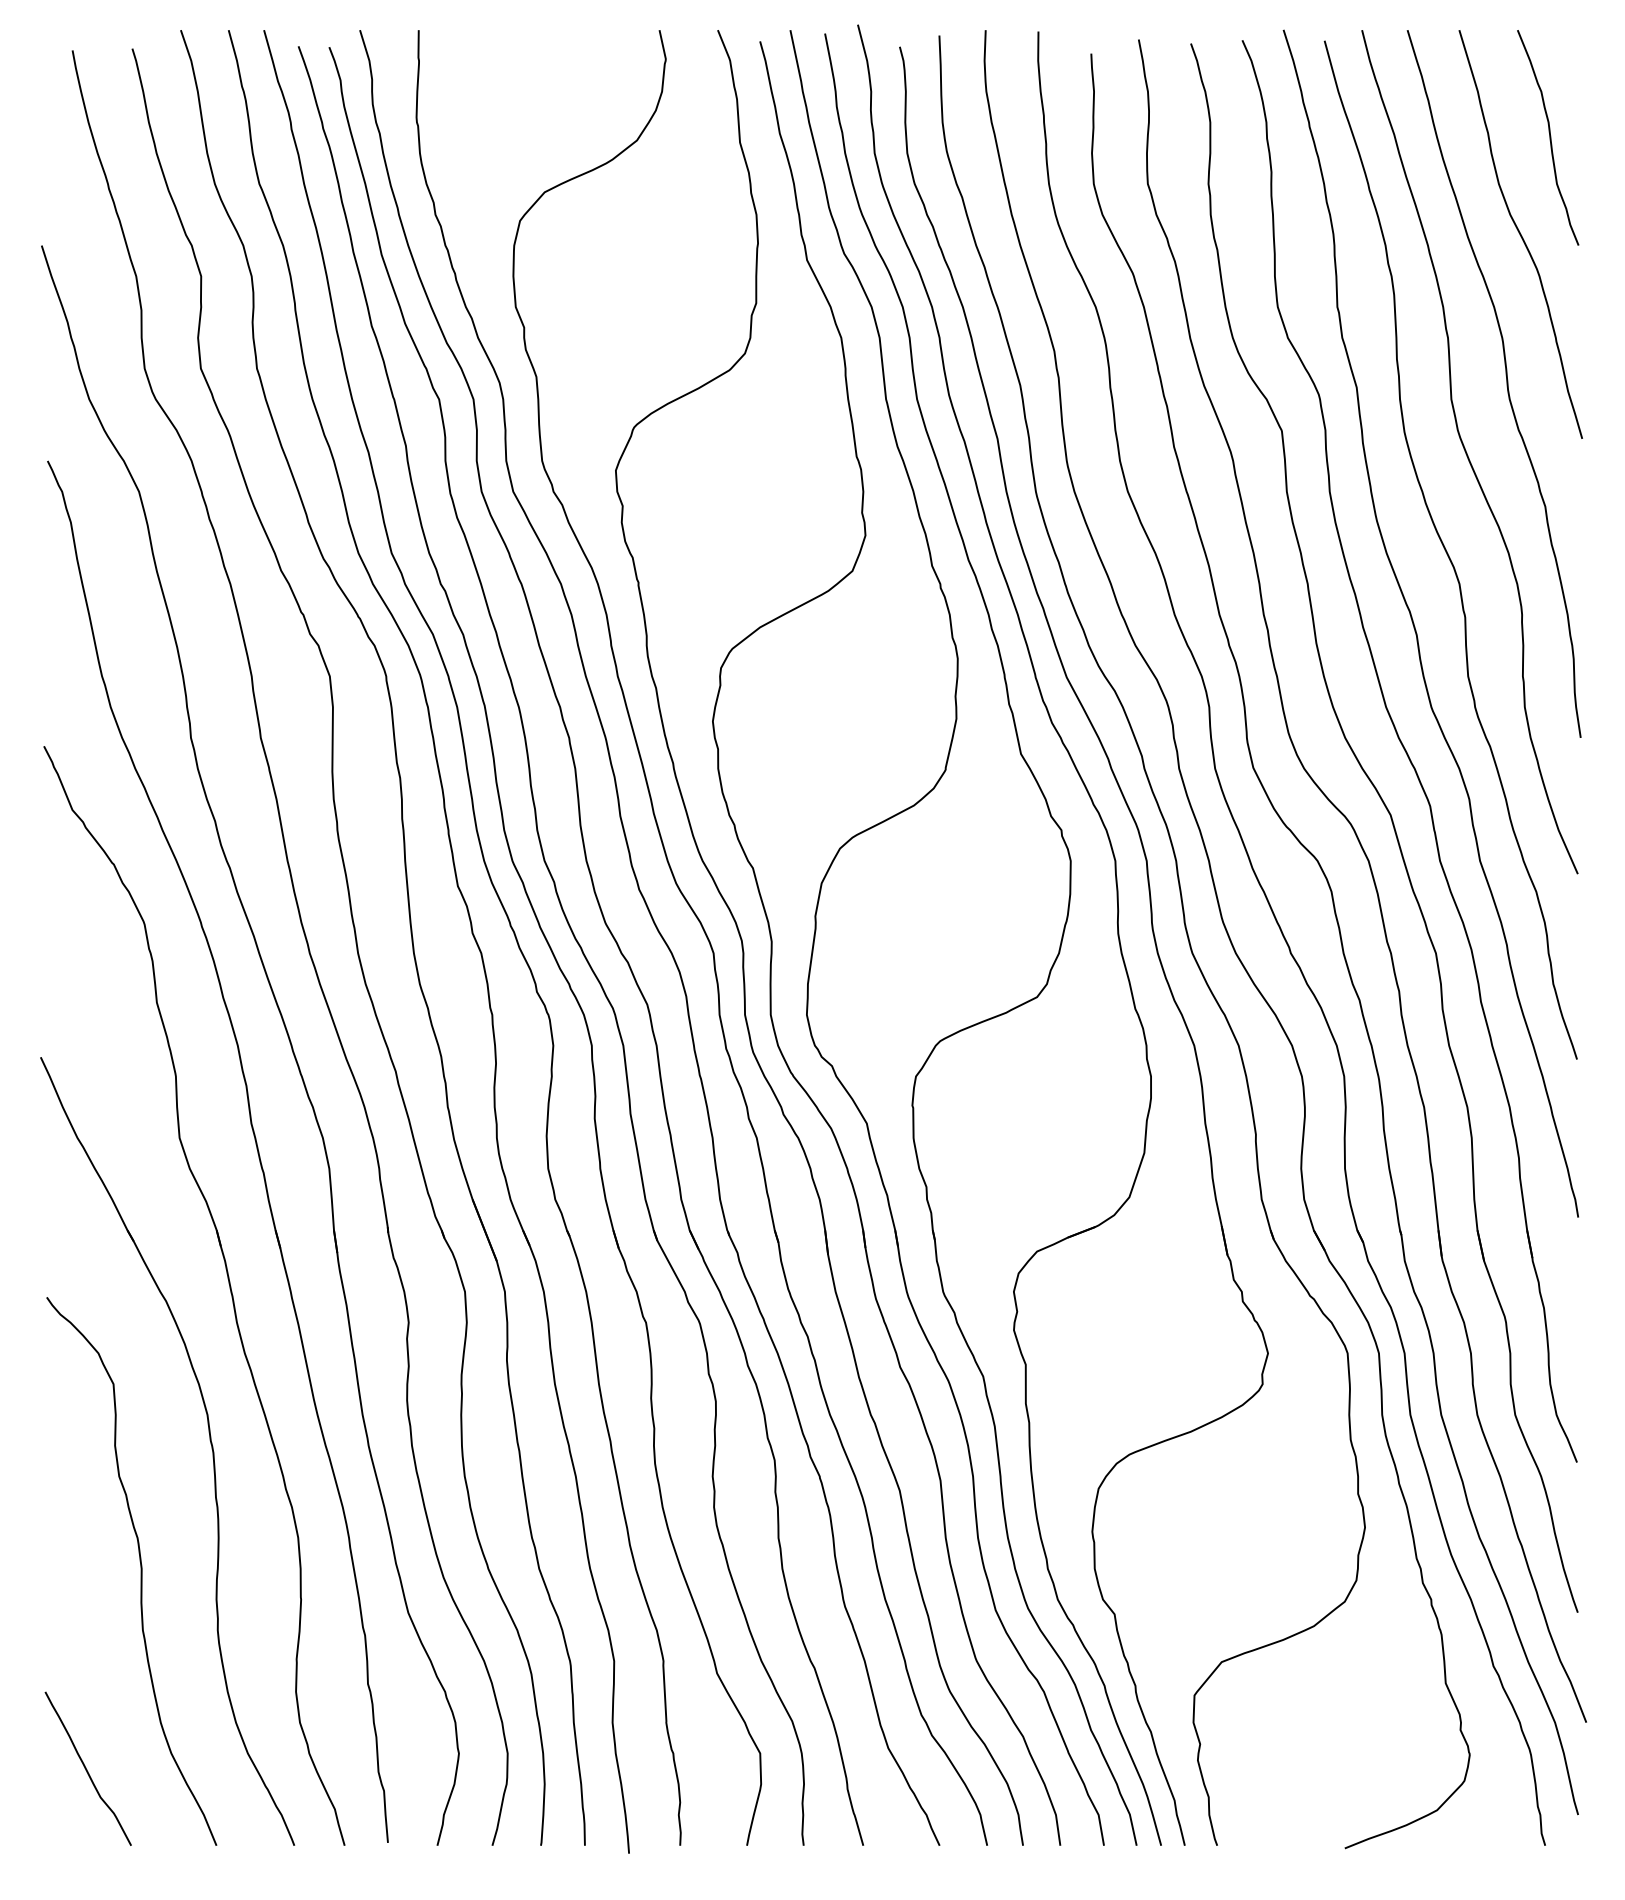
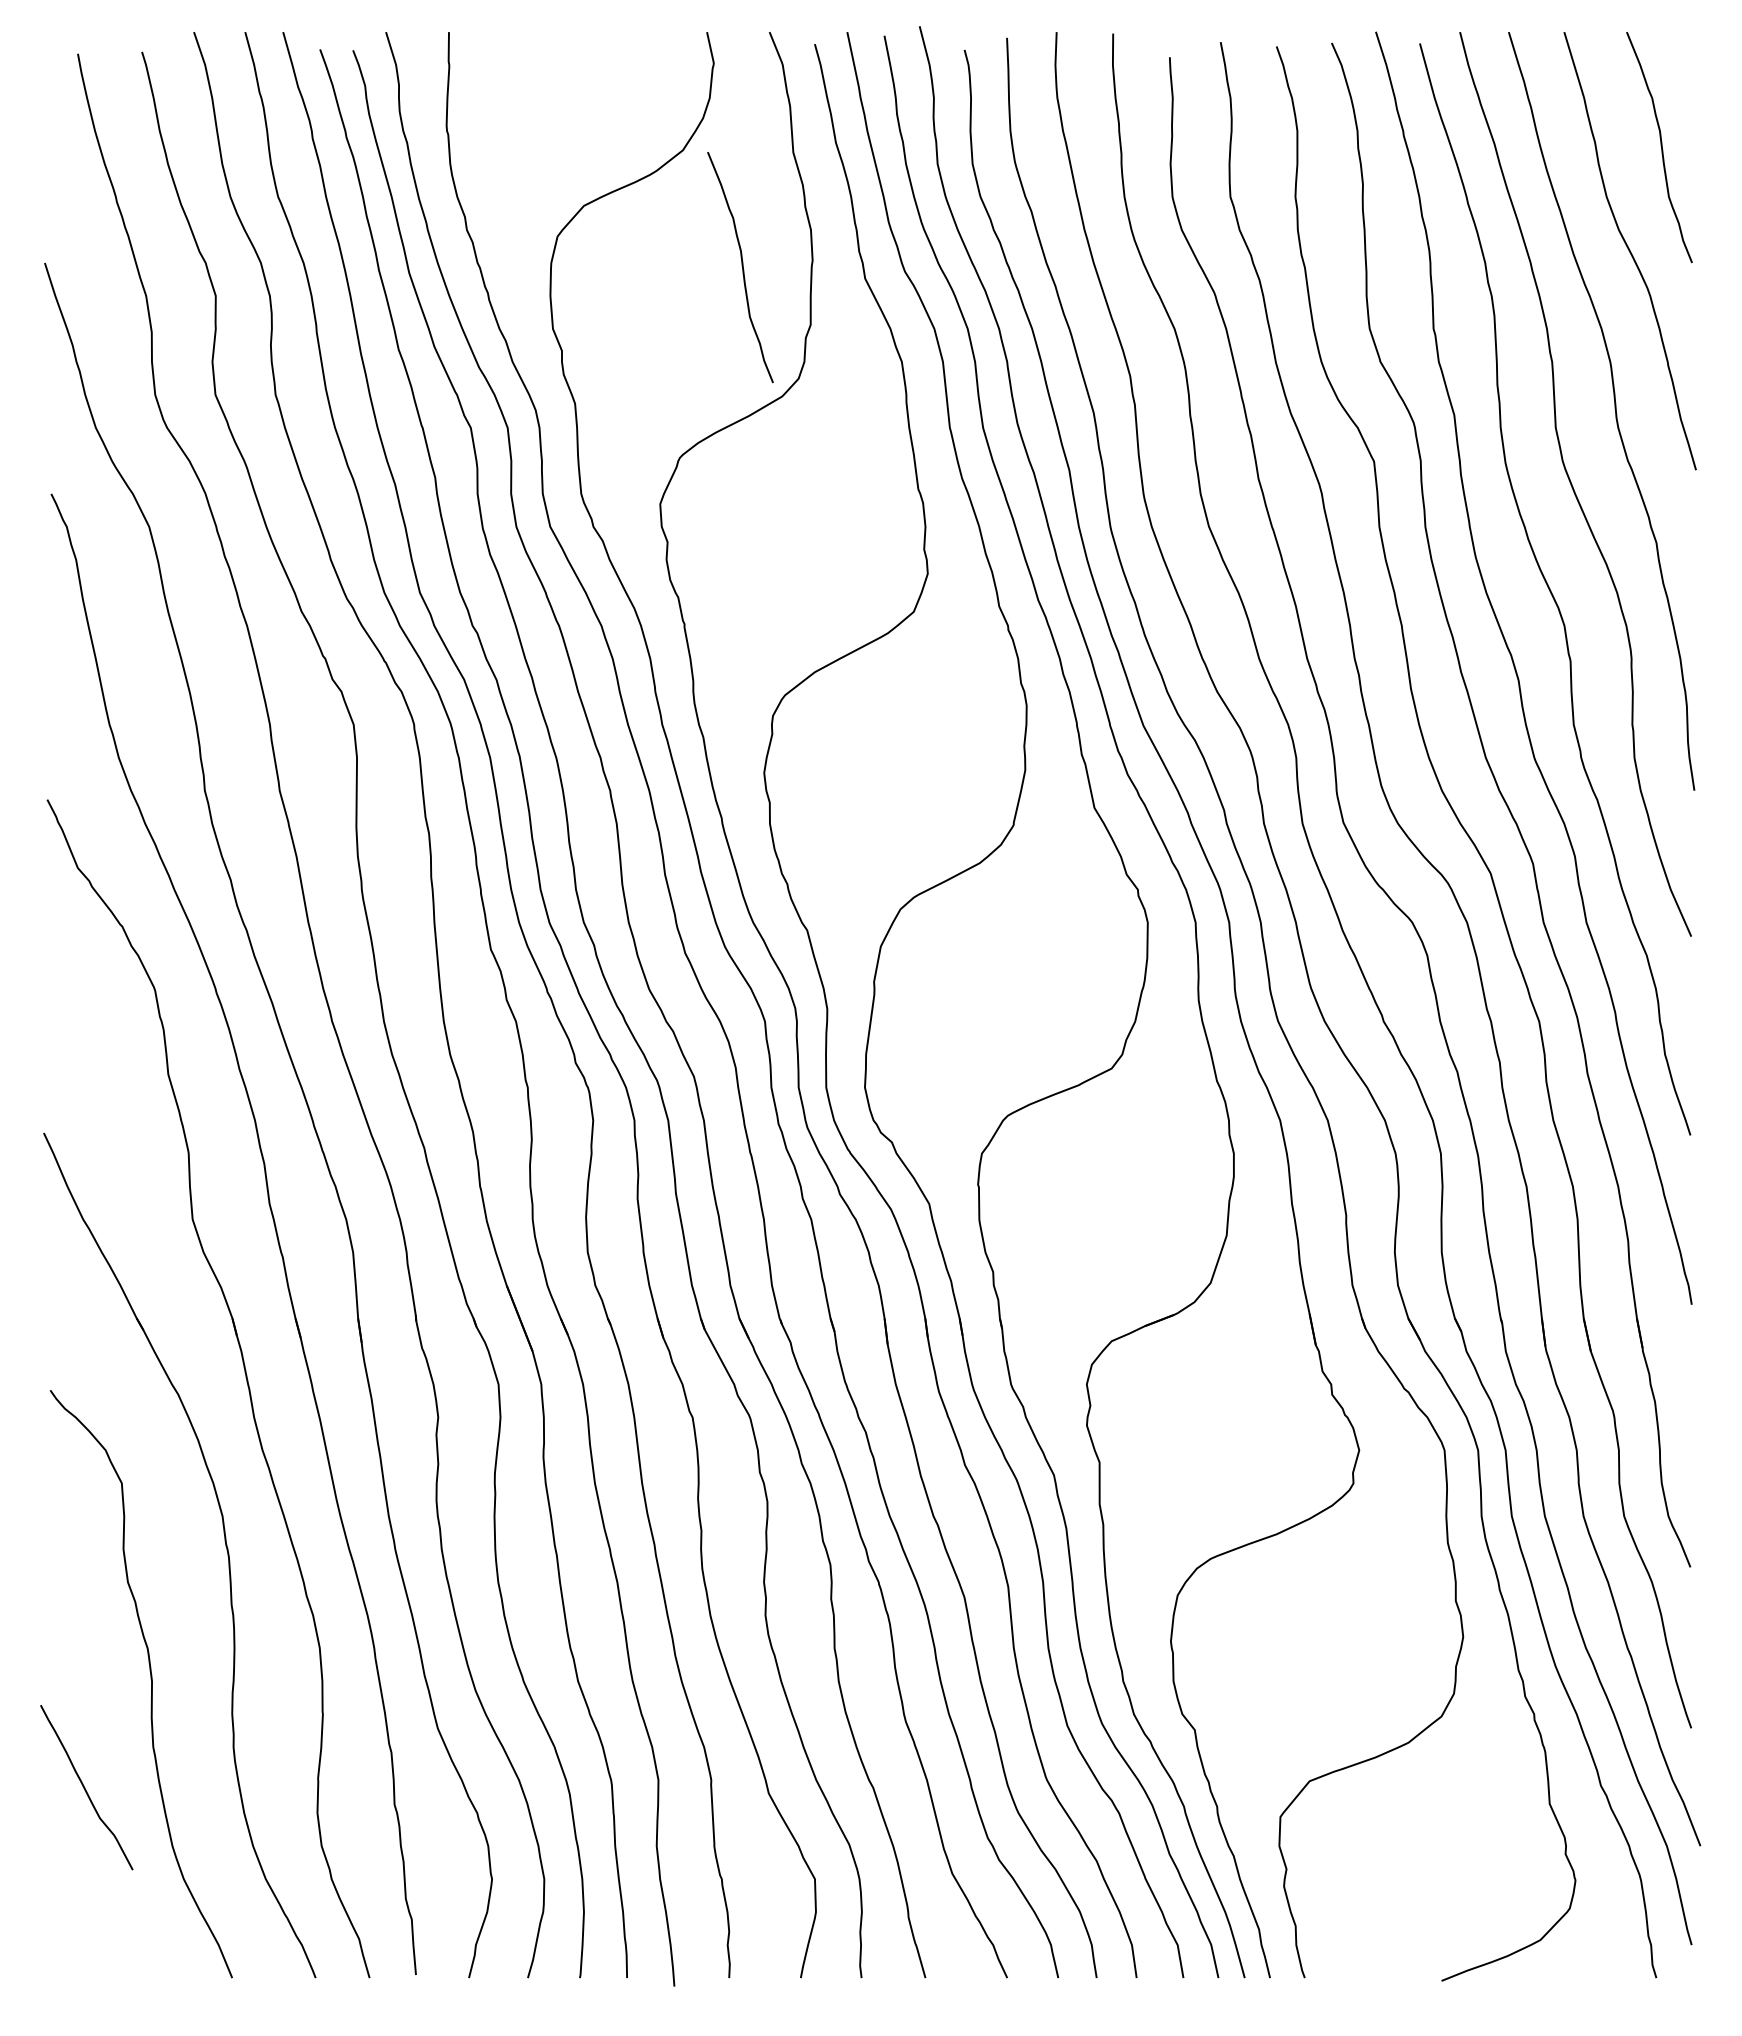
curve: (691, 248) -> (741, 266), added
curve: (87, 1768) -> (85, 1787), moved

